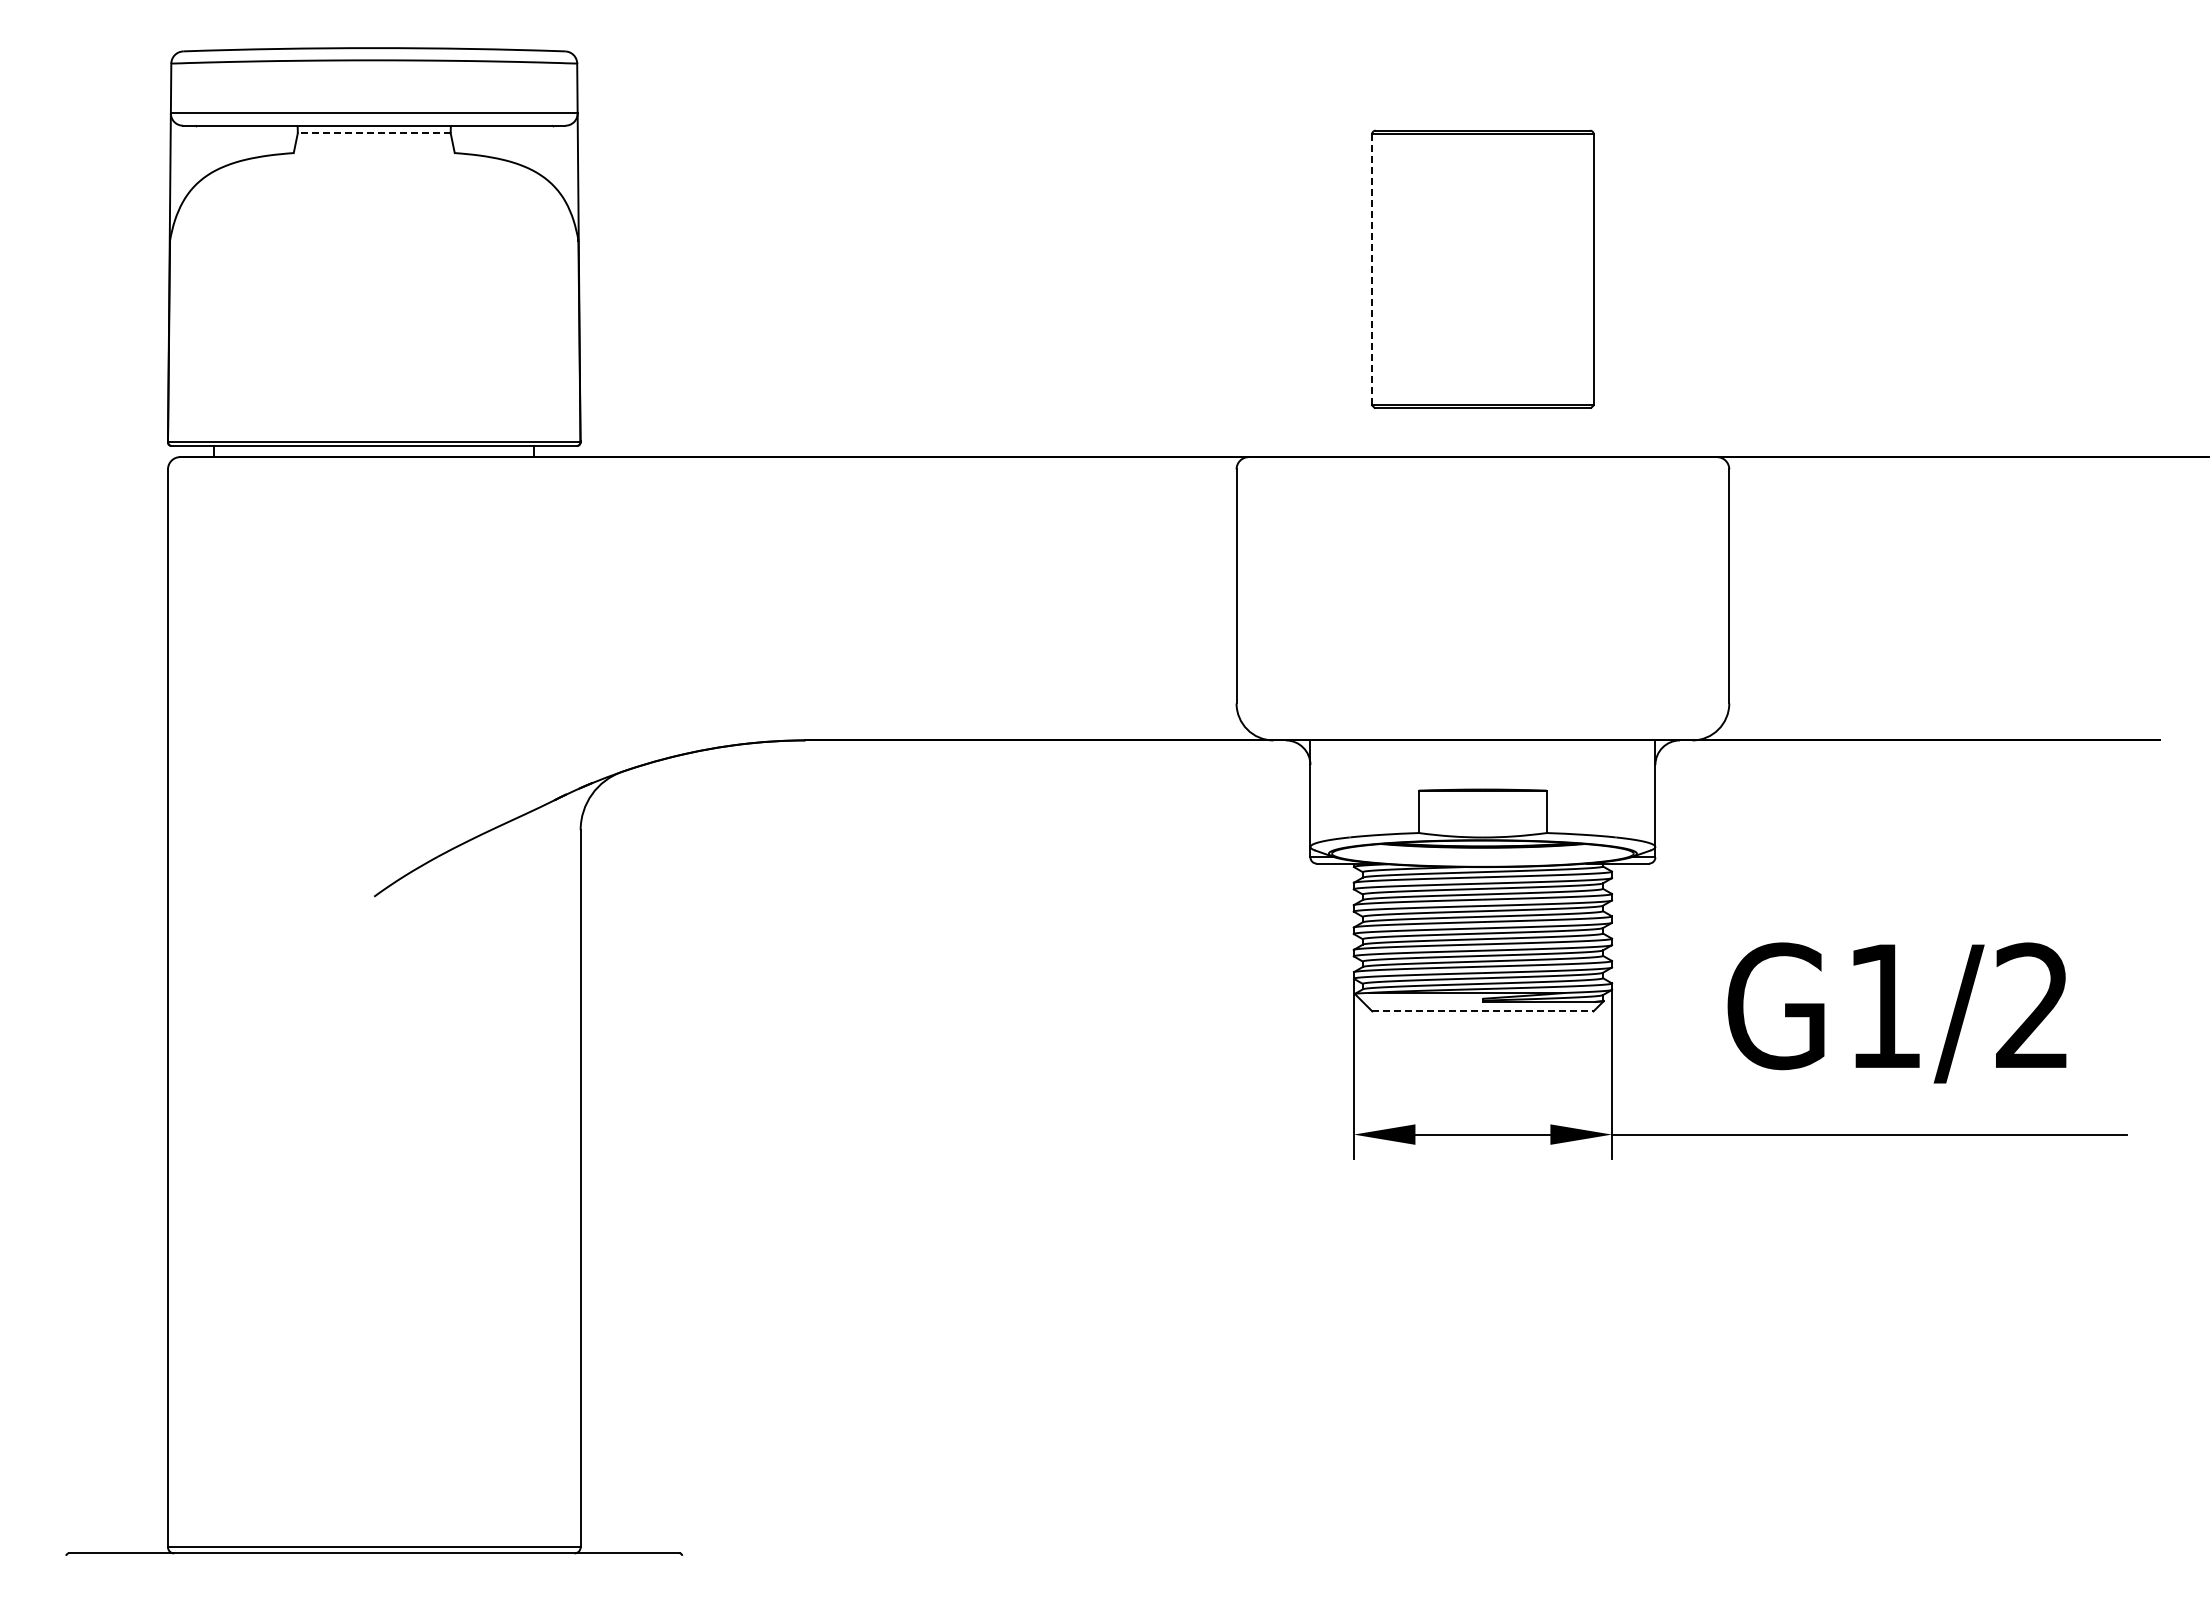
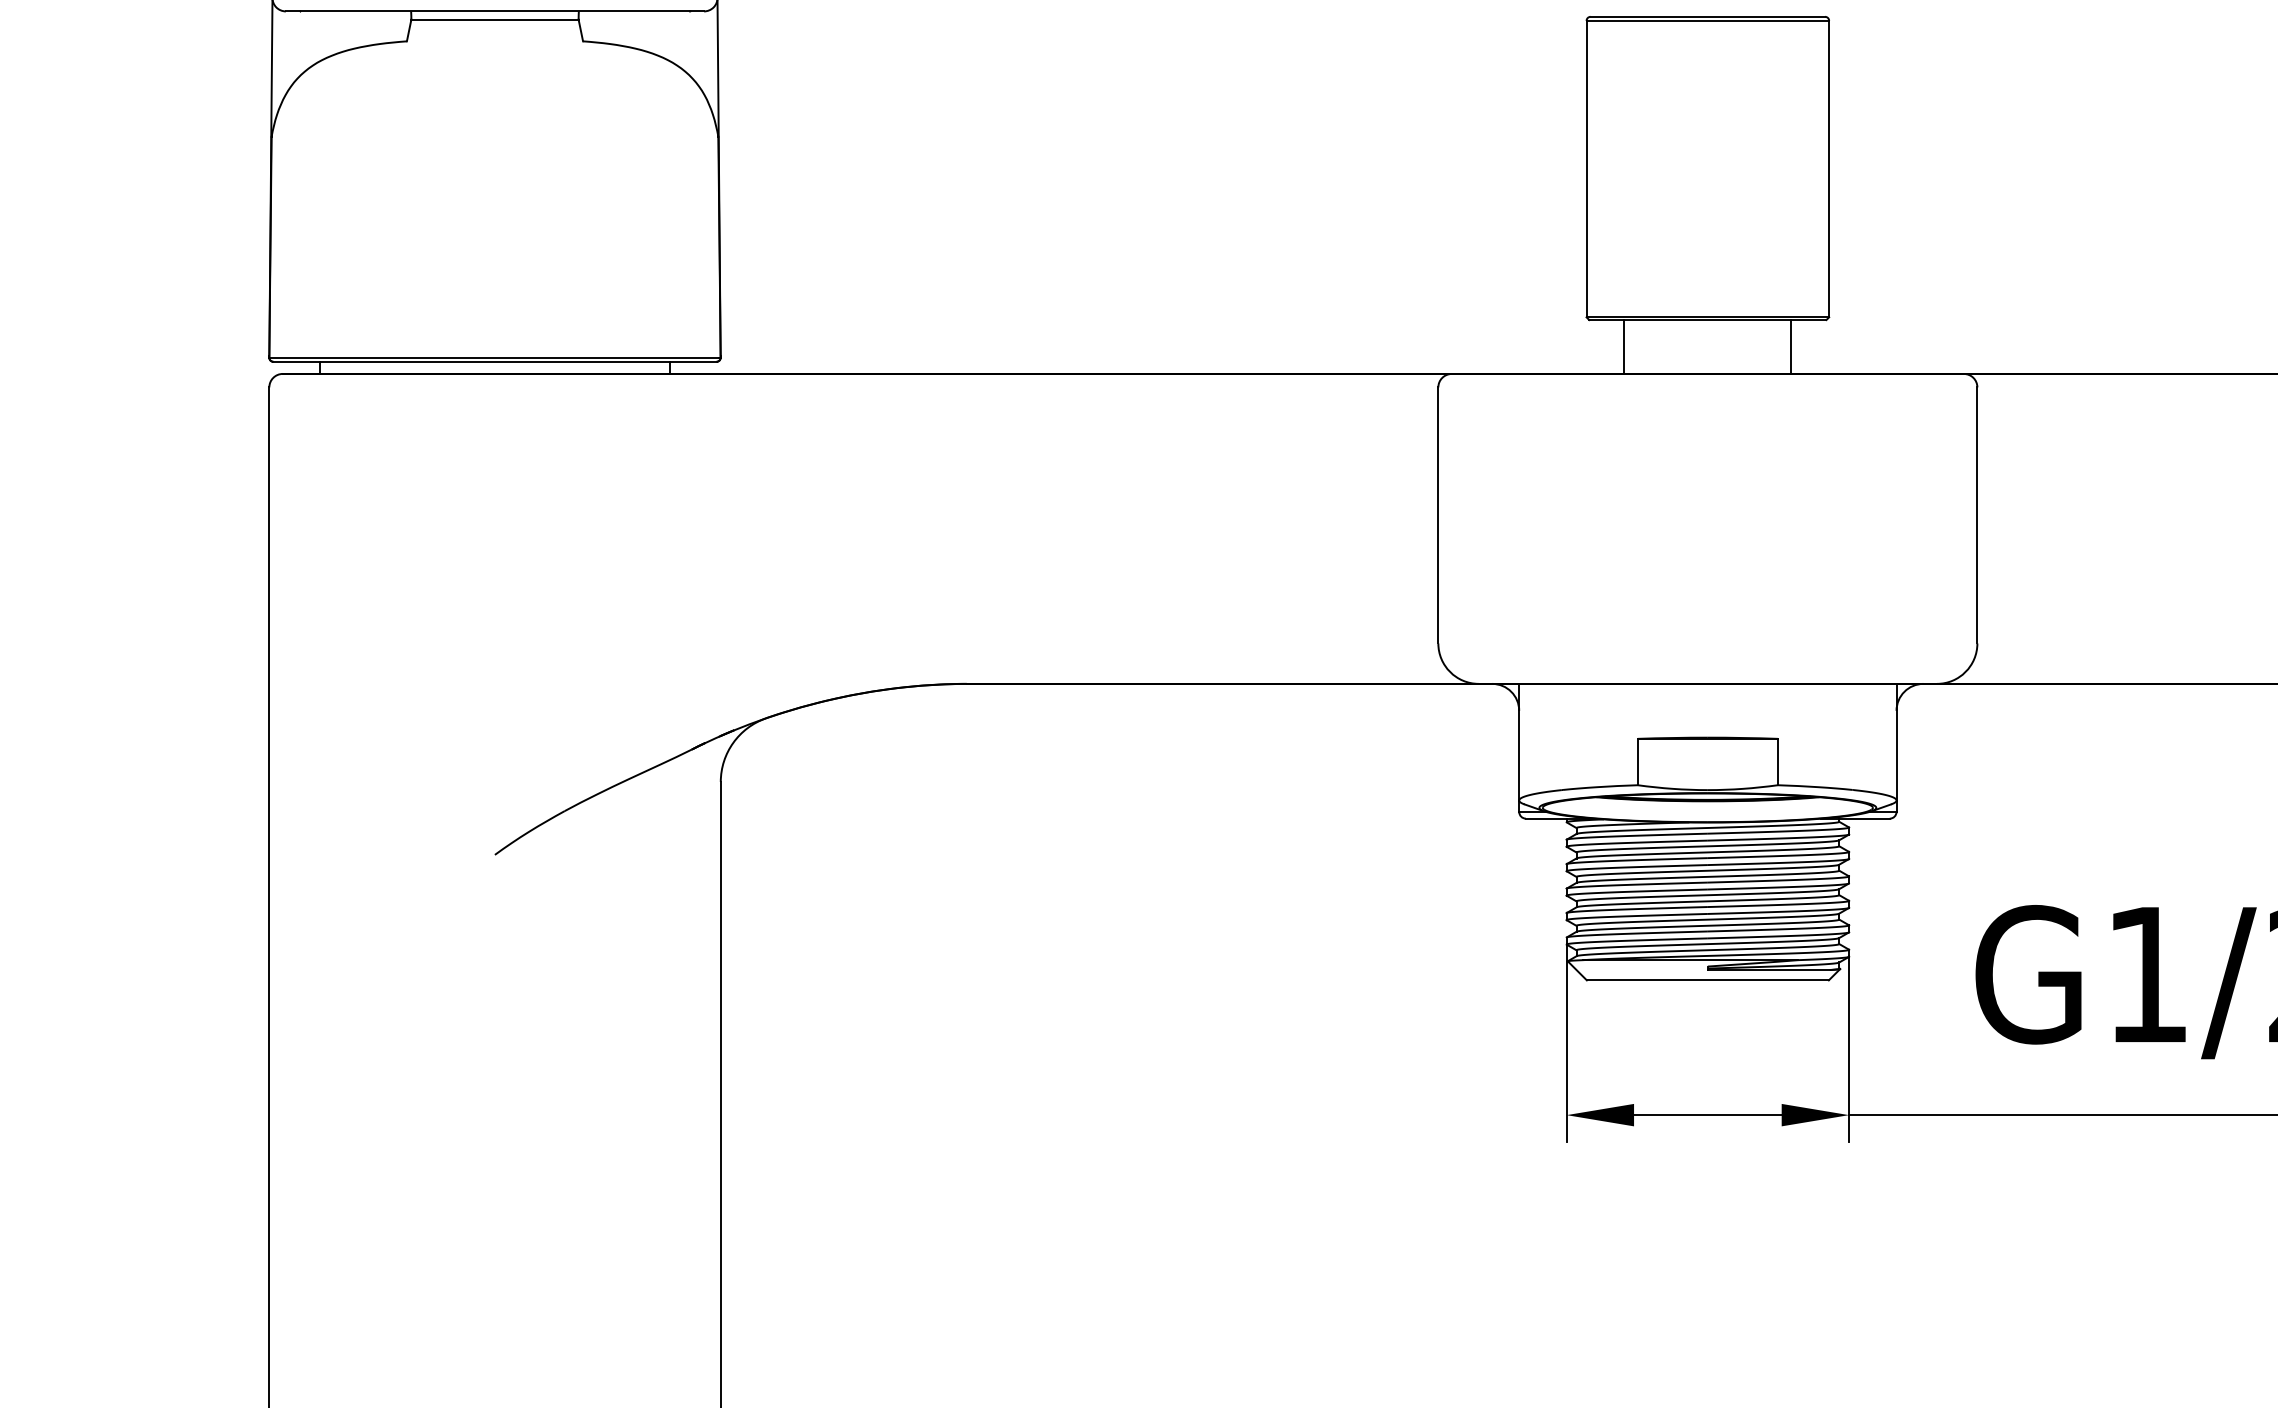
line: (373, 133) -> (494, 19), dashed -> solid
line: (1372, 269) -> (1587, 168), dashed -> solid
line: (1406, 432) -> (1624, 347), added
line: (1559, 432) -> (1791, 347), added
line: (1482, 1011) -> (1707, 980), dashed -> solid

